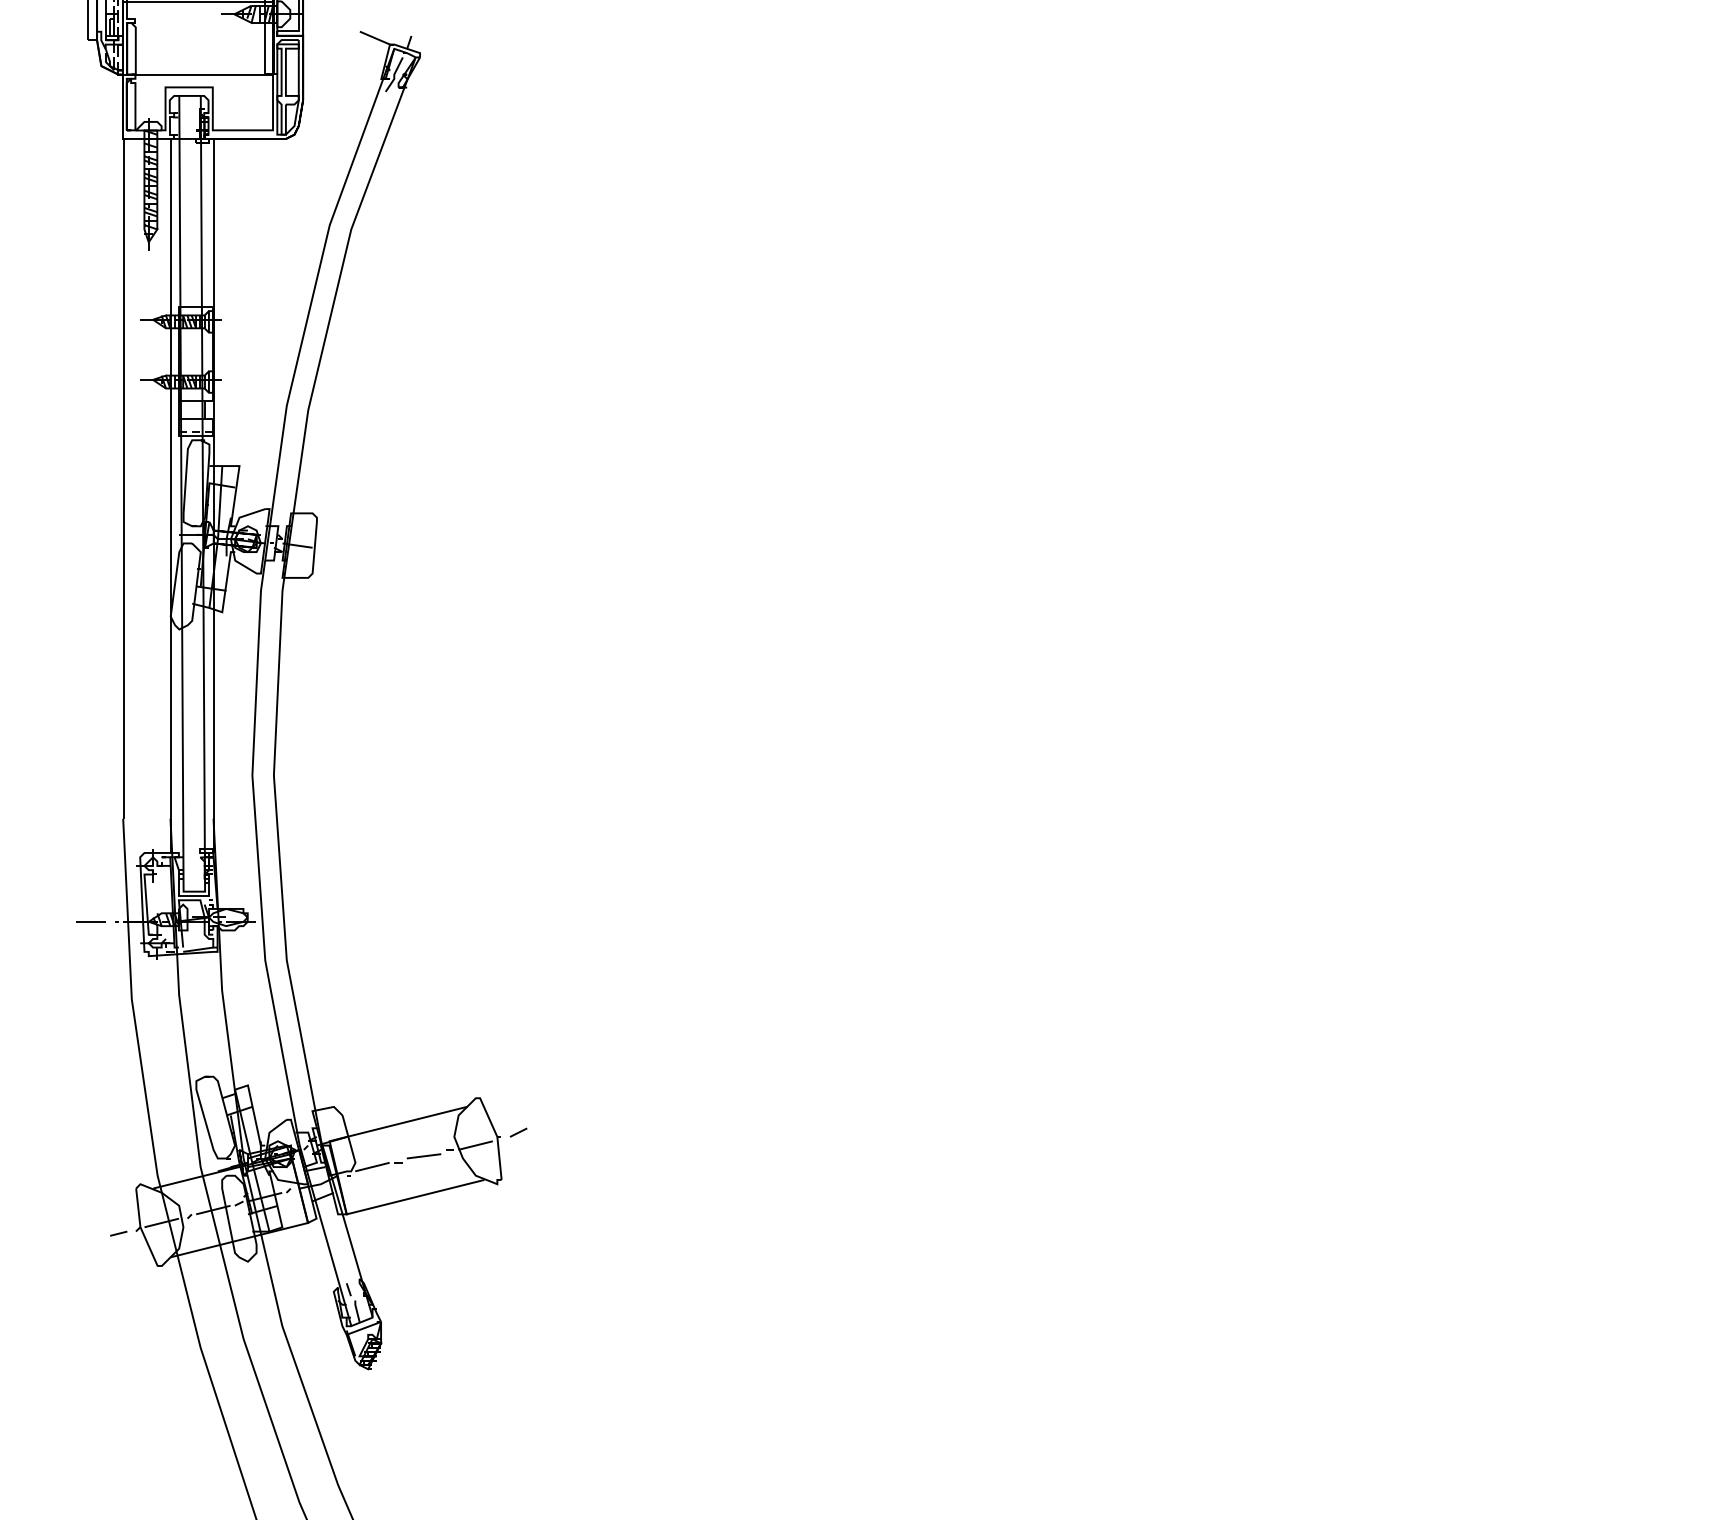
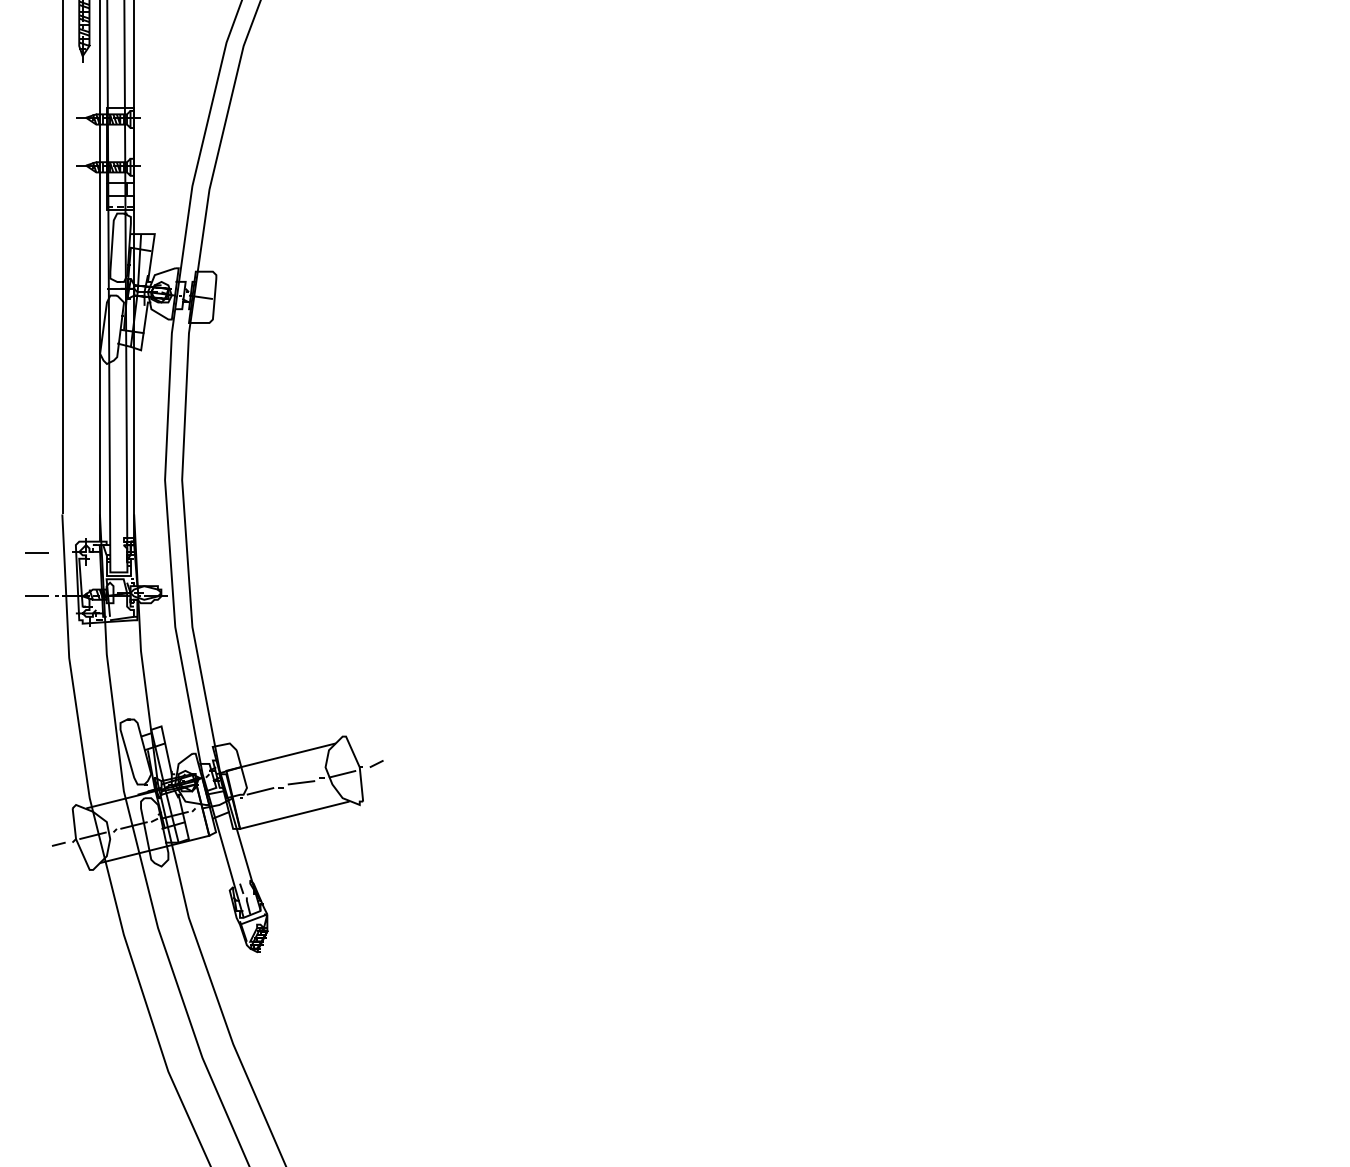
line: (90, 867) -> (36, 553), added

